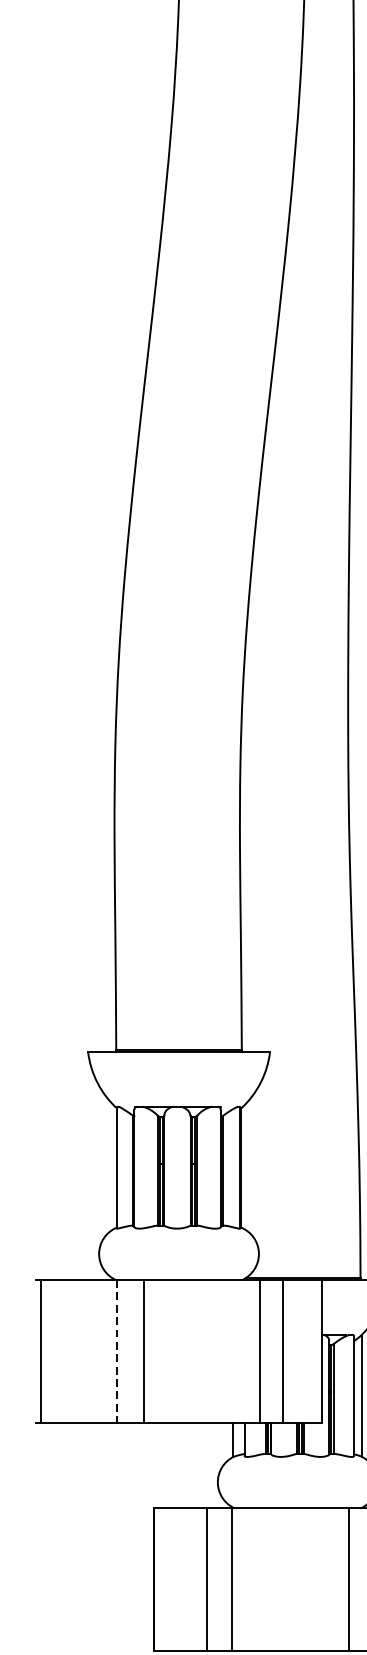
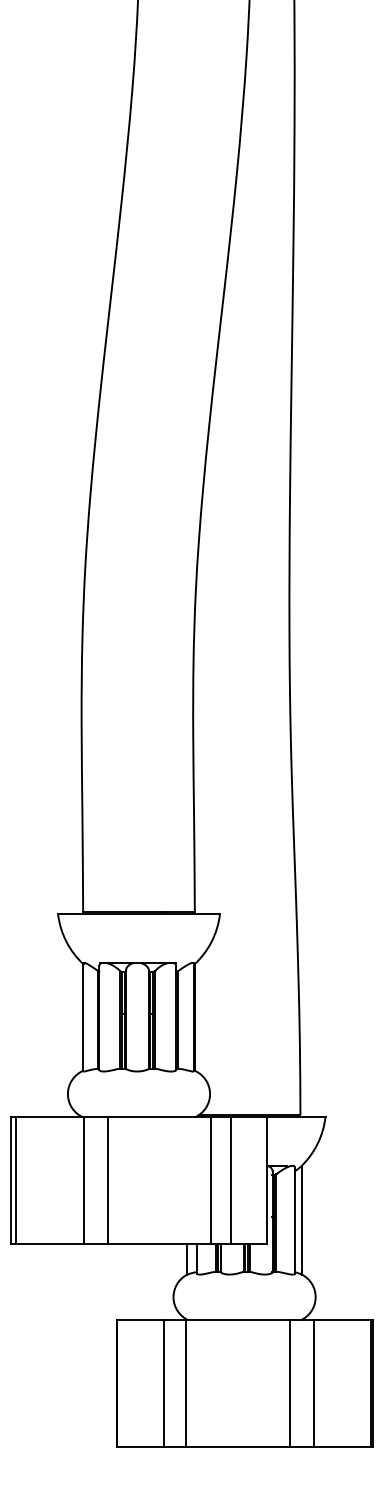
line: (35, 1351) -> (11, 1180), added
line: (116, 1352) -> (83, 1181), dashed -> solid

